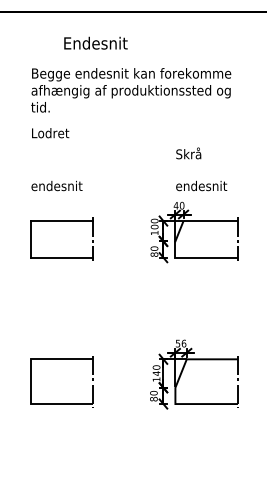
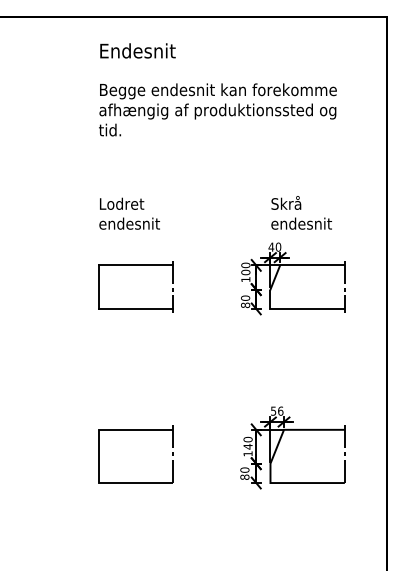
text: (95, 42) -> (137, 50), moved
text: (50, 132) -> (122, 203), moved
text: (188, 153) -> (286, 202), moved

